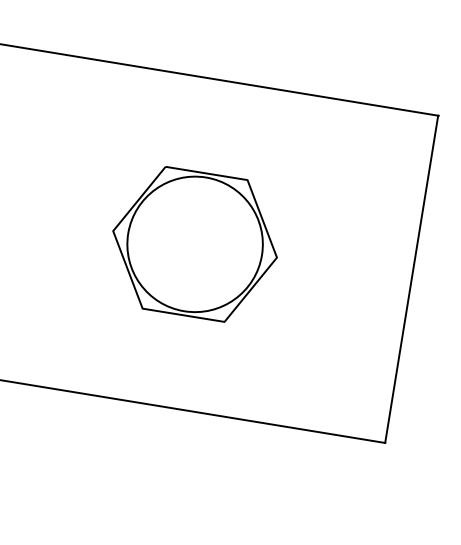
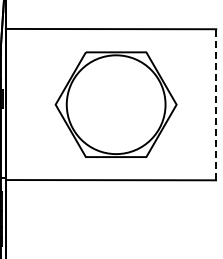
part: (193, 243) -> (115, 104), size x1.6
line: (412, 278) -> (216, 104), solid -> dashed

